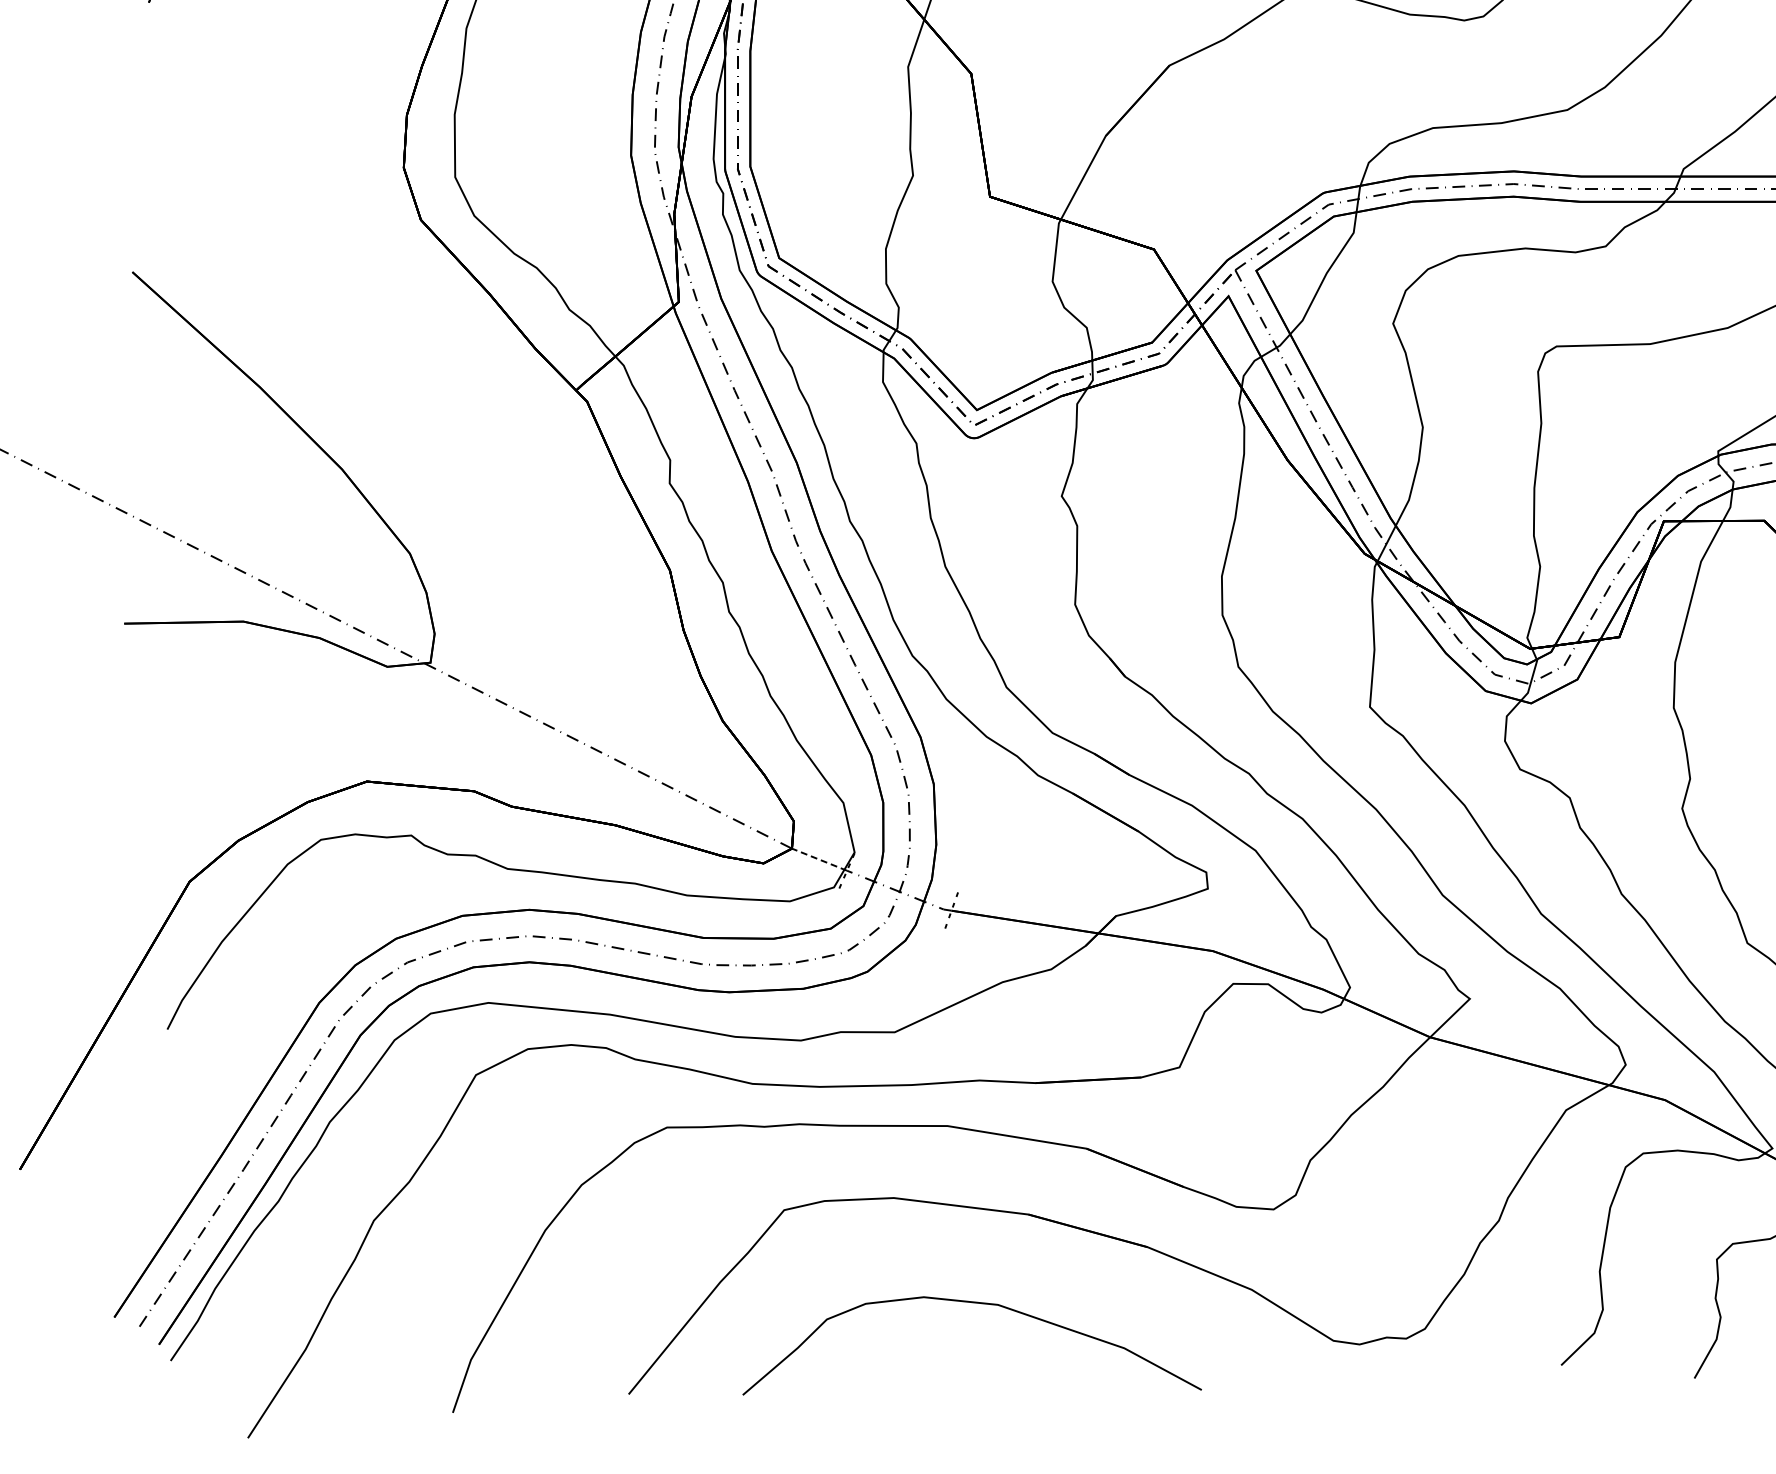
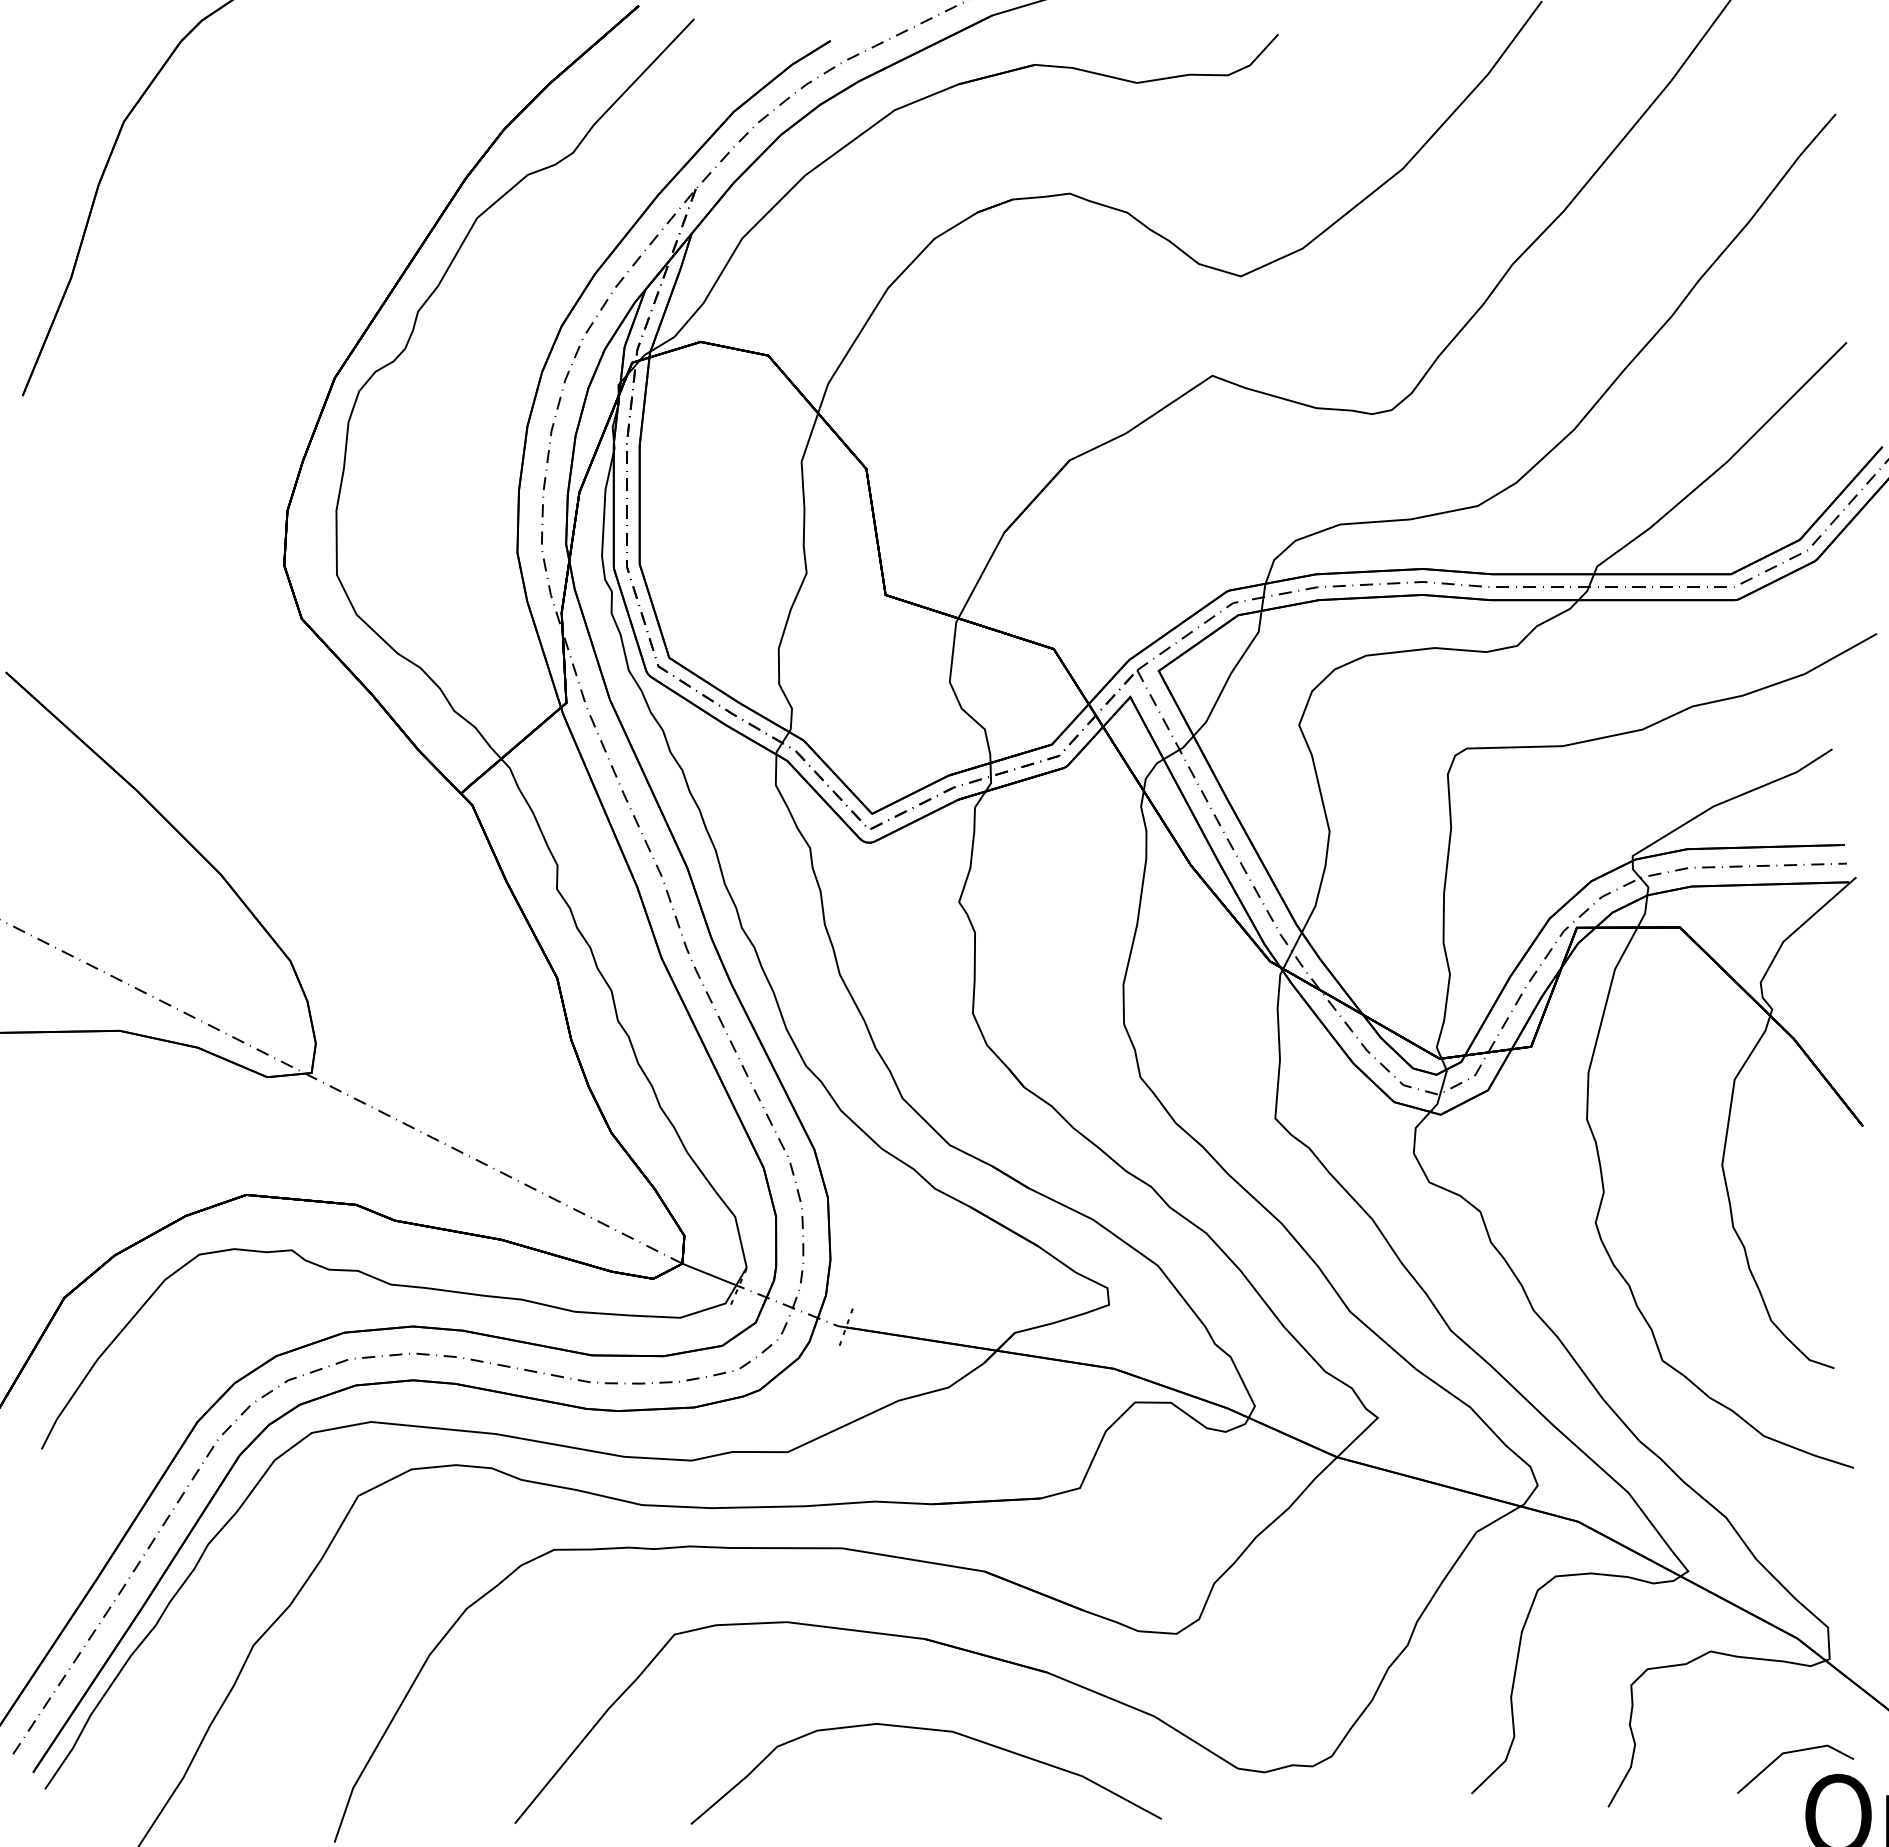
line: (819, 859) -> (710, 1274), dashed -> solid
curve: (974, 1303) -> (928, 1730), moved

